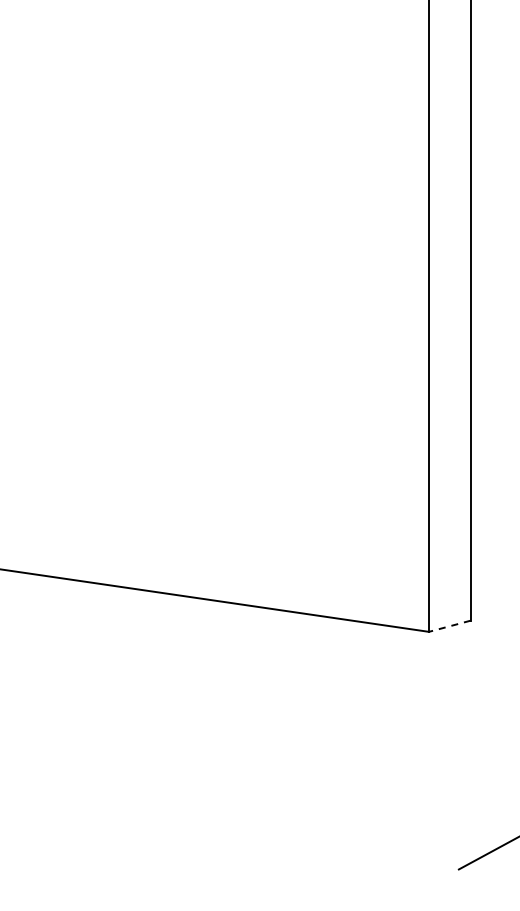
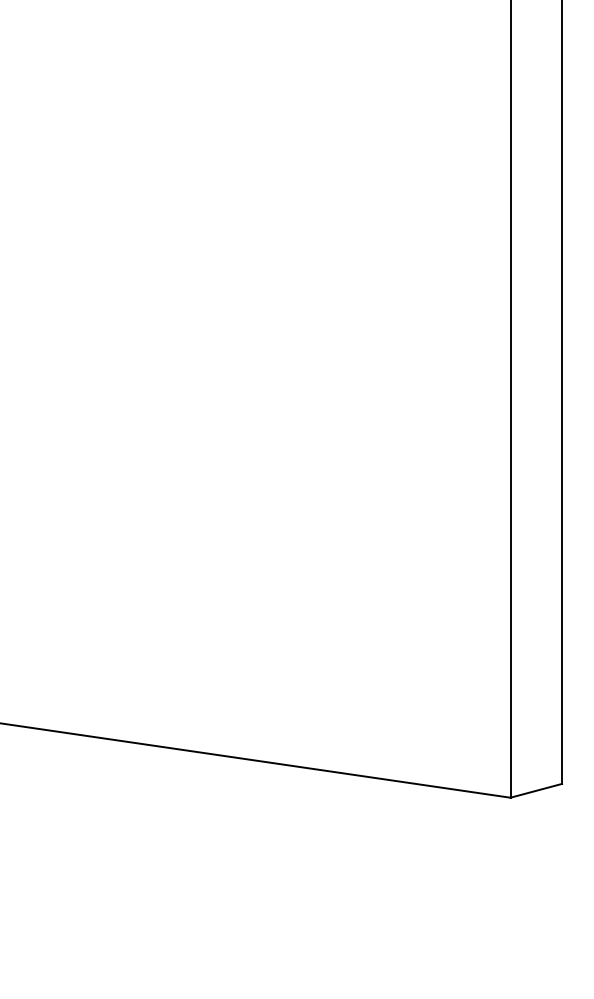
line: (449, 626) -> (535, 791), dashed -> solid

